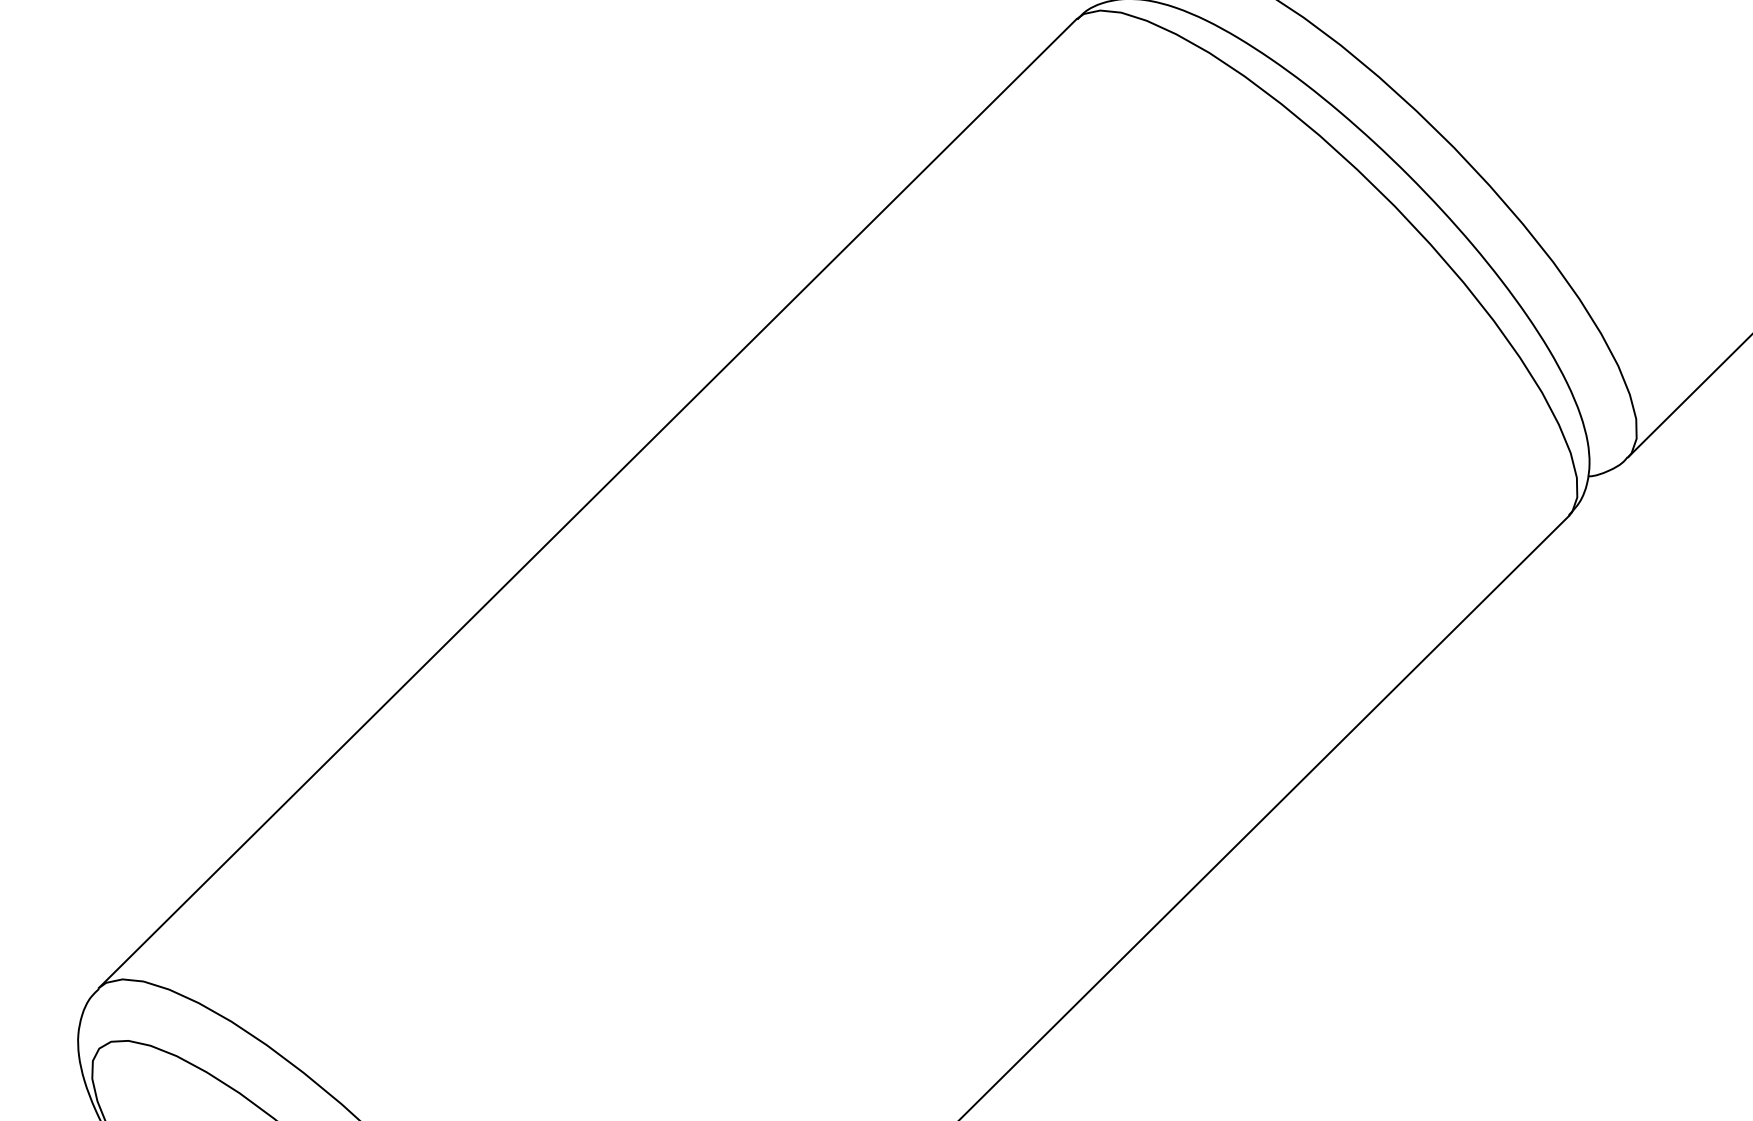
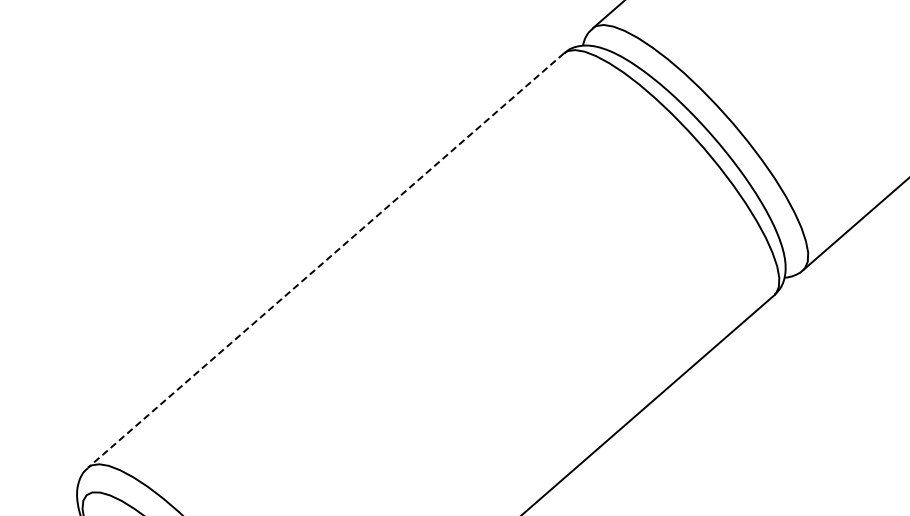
line: (586, 503) -> (325, 260), solid -> dashed

